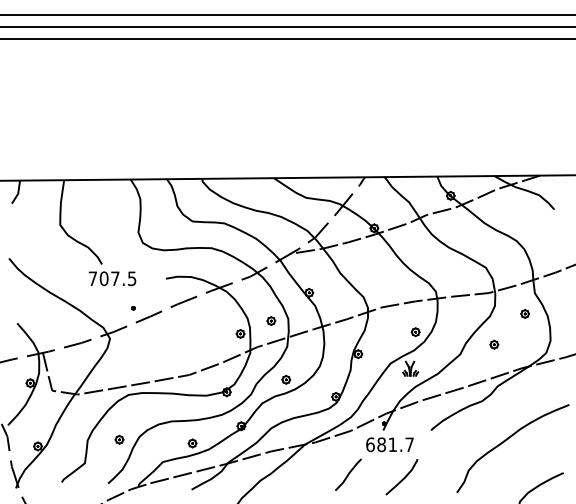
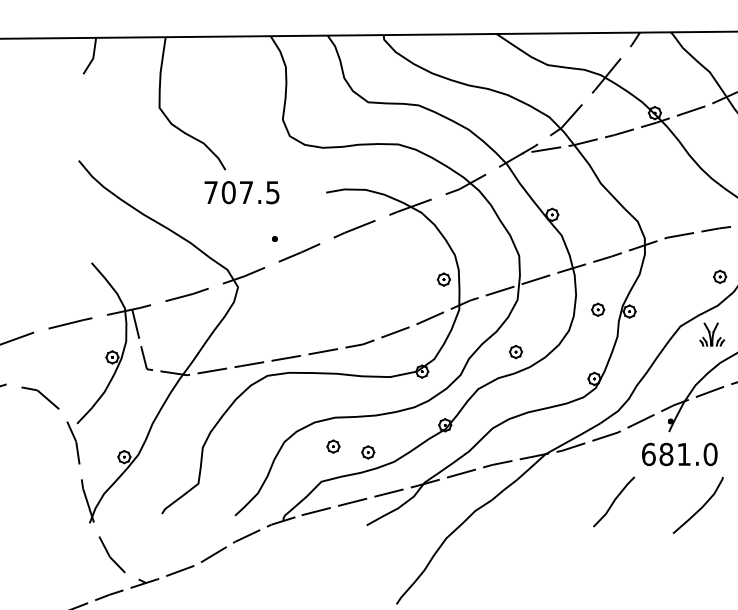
part: (271, 320) -> (598, 308), moved
part: (119, 439) -> (333, 446), moved
text: (409, 444) -> (710, 454), 681.7 -> 681.0

